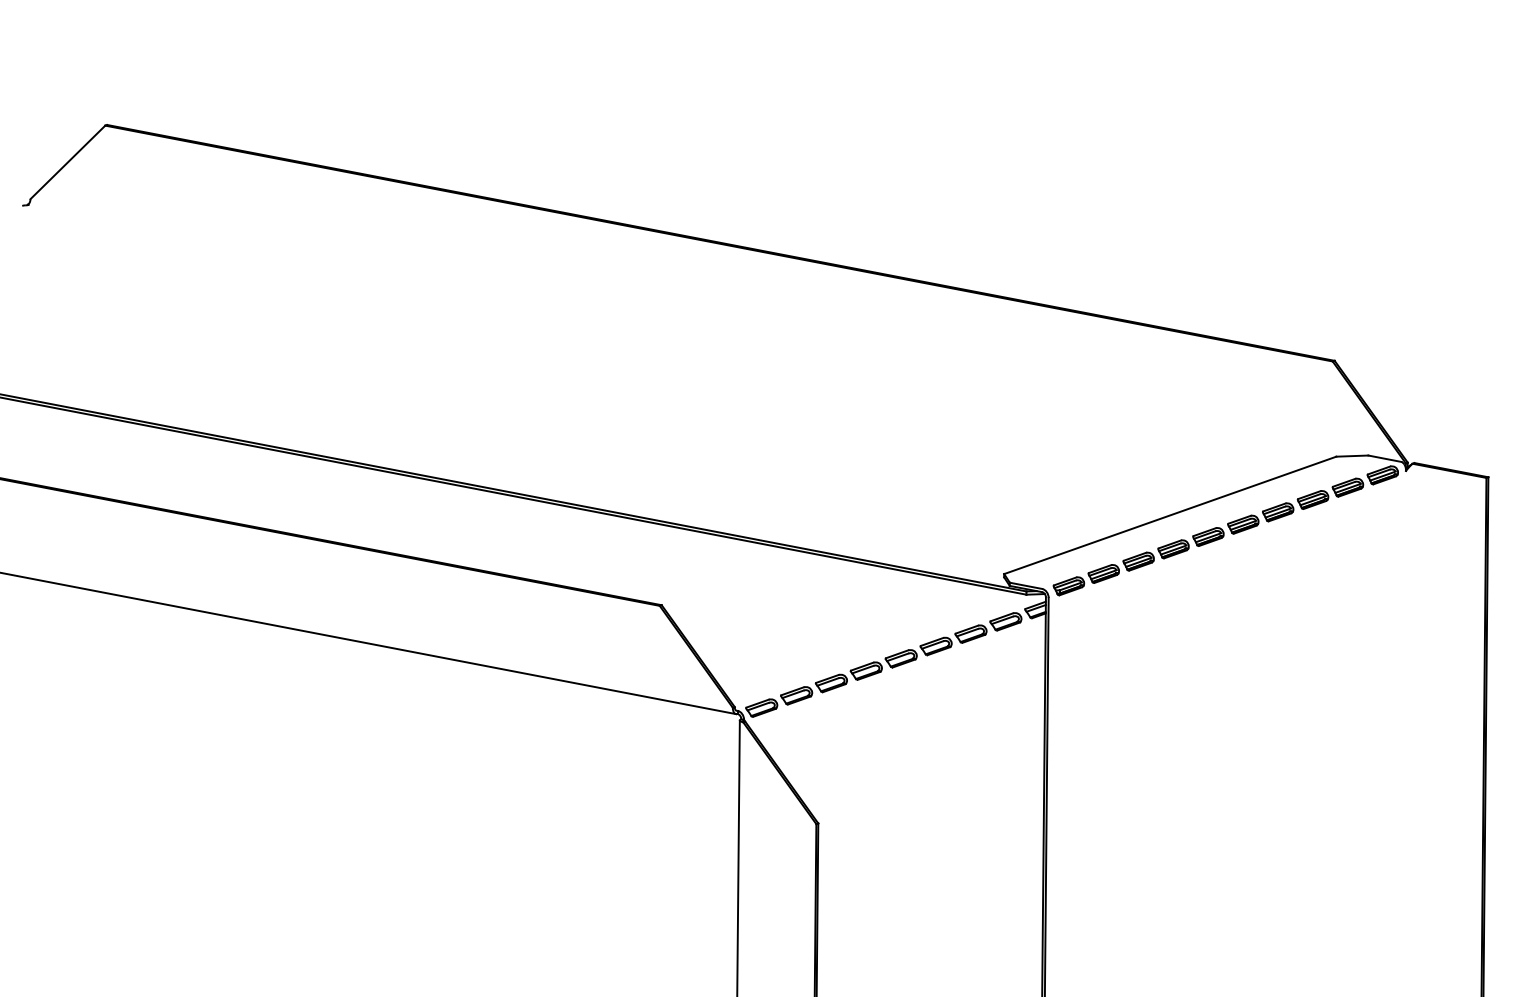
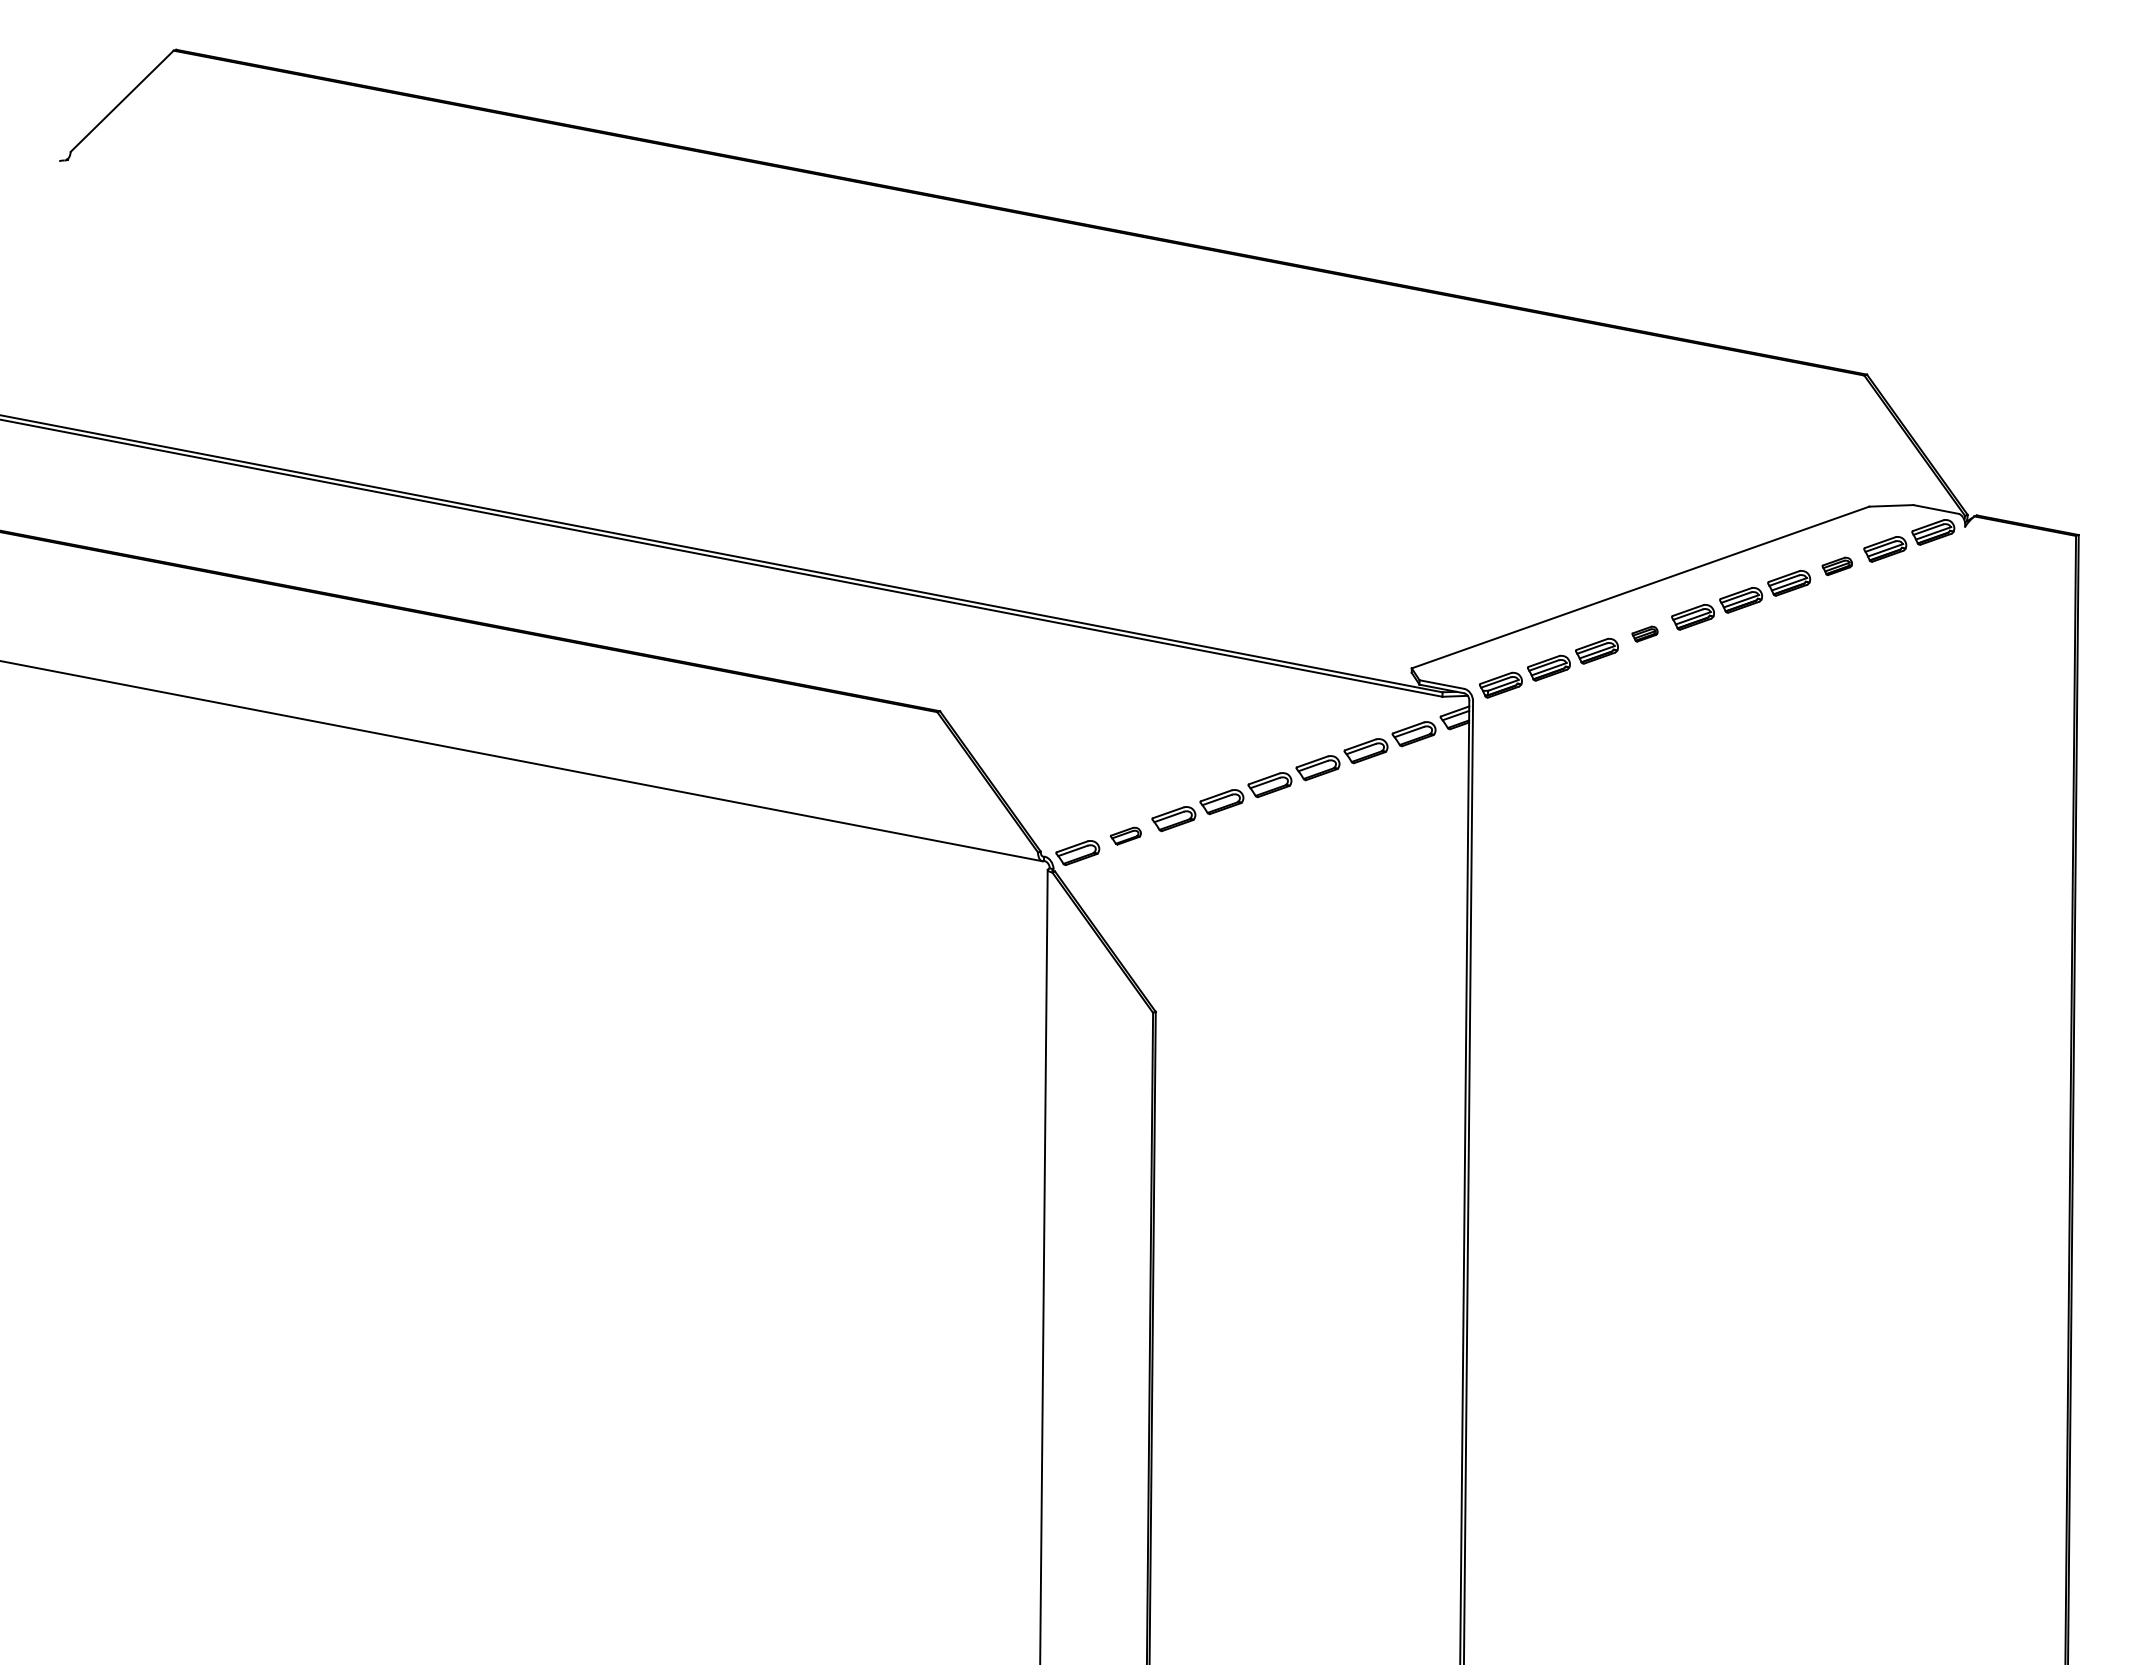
part: (1313, 500) -> (1837, 566), size x0.7
part: (1173, 548) -> (1644, 633), size x0.6
part: (796, 696) -> (1125, 836), size x0.7

